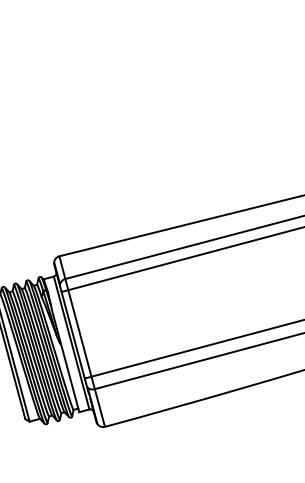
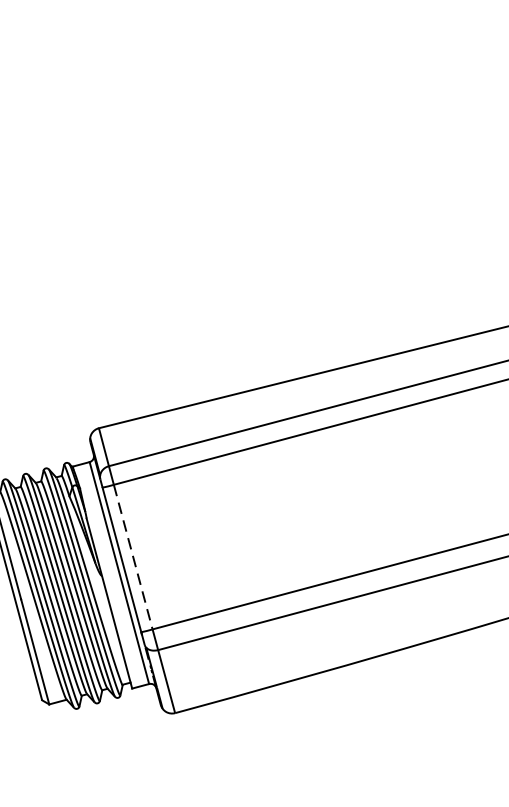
line: (79, 333) -> (132, 557), solid -> dashed

